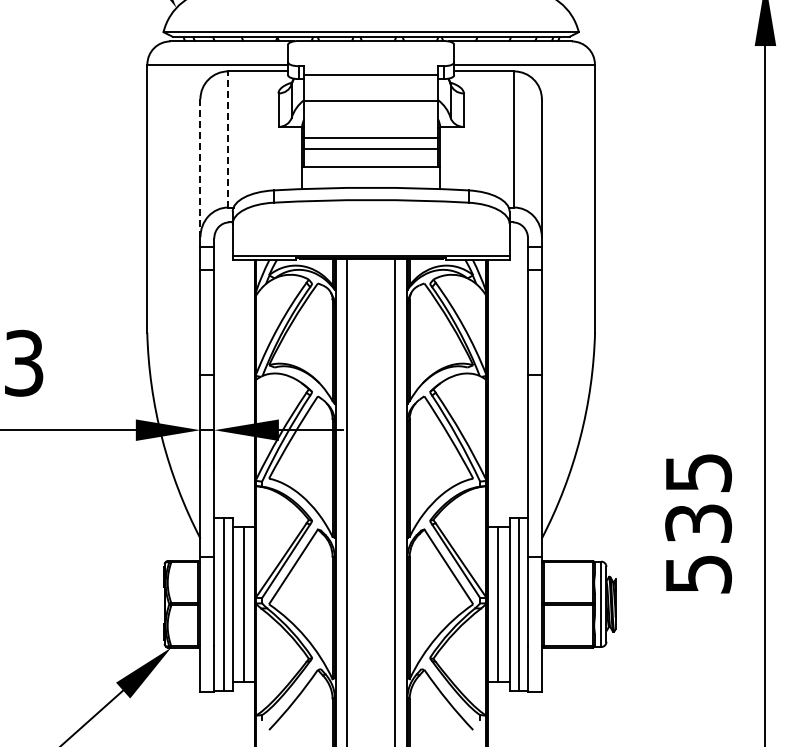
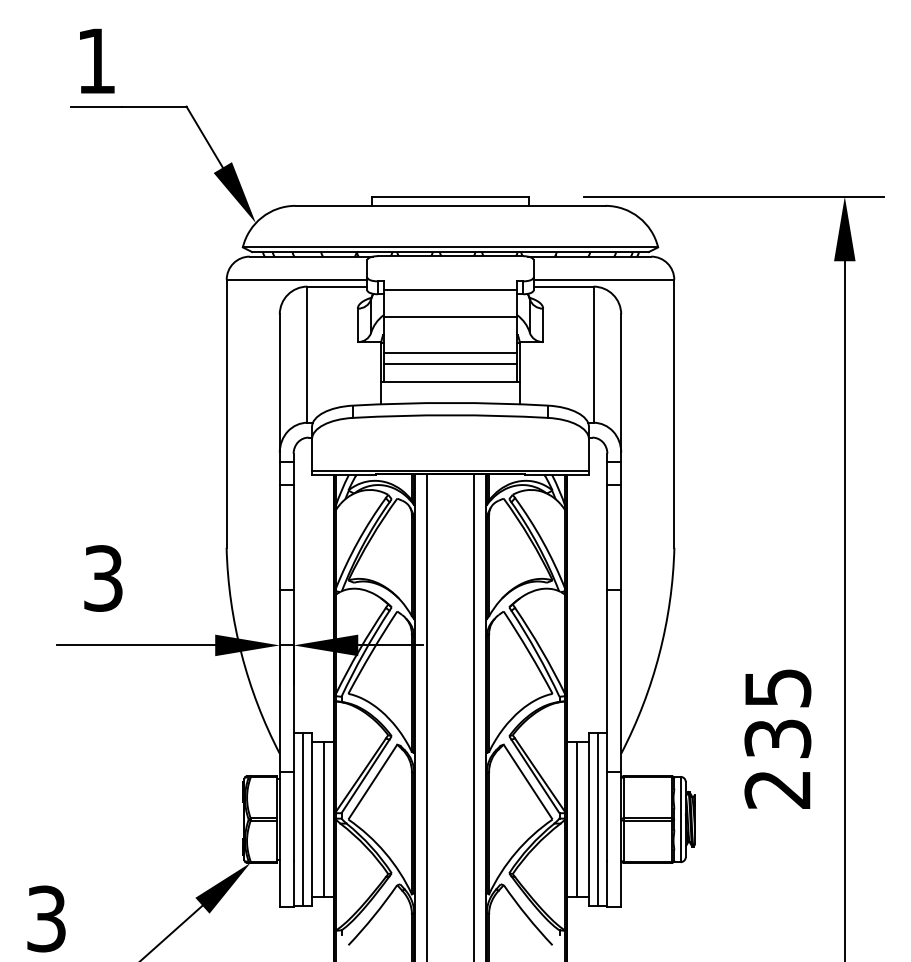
line: (228, 139) -> (307, 354), dashed -> solid
line: (200, 168) -> (279, 383), dashed -> solid
text: (698, 574) -> (777, 789), 535 -> 235

